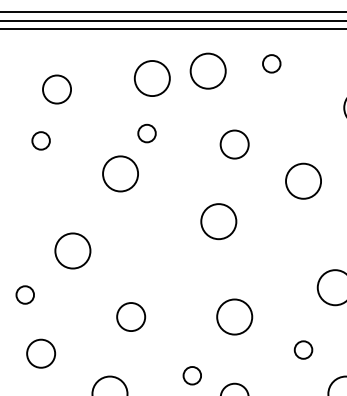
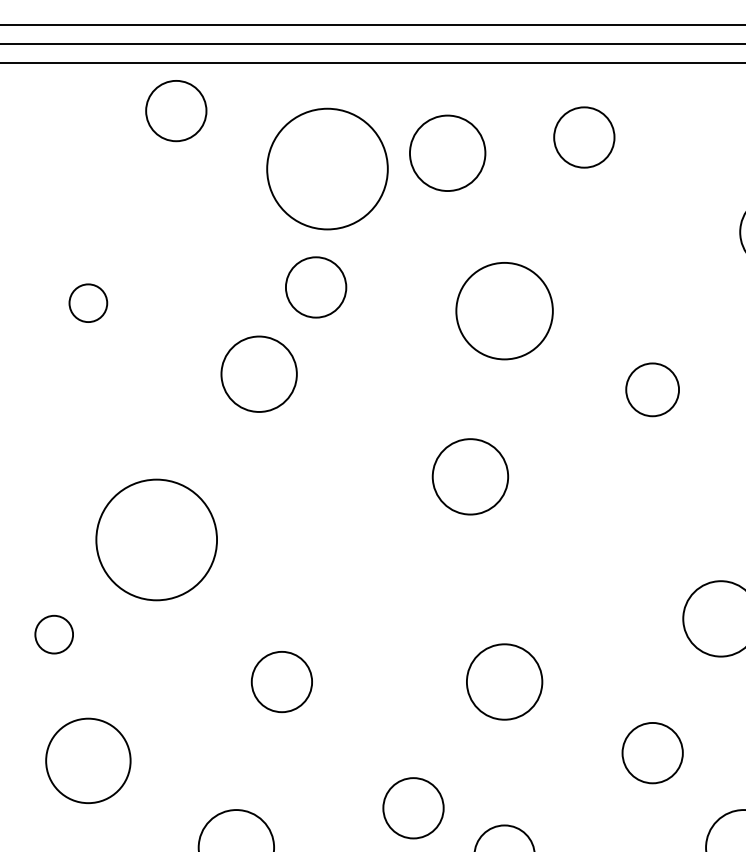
circle: (271, 63) -> (583, 136), size x1.6
circle: (151, 78) -> (325, 169), size x1.6
circle: (56, 89) -> (175, 110), moved
circle: (146, 133) -> (314, 287), size x1.6
circle: (234, 144) -> (504, 310), size x1.6
circle: (303, 180) -> (652, 388), size x0.7
circle: (72, 250) -> (155, 538), size x1.6
circle: (303, 349) -> (652, 751), size x1.6
circle: (41, 353) -> (89, 760), size x1.4
circle: (192, 375) -> (413, 807), size x1.6

